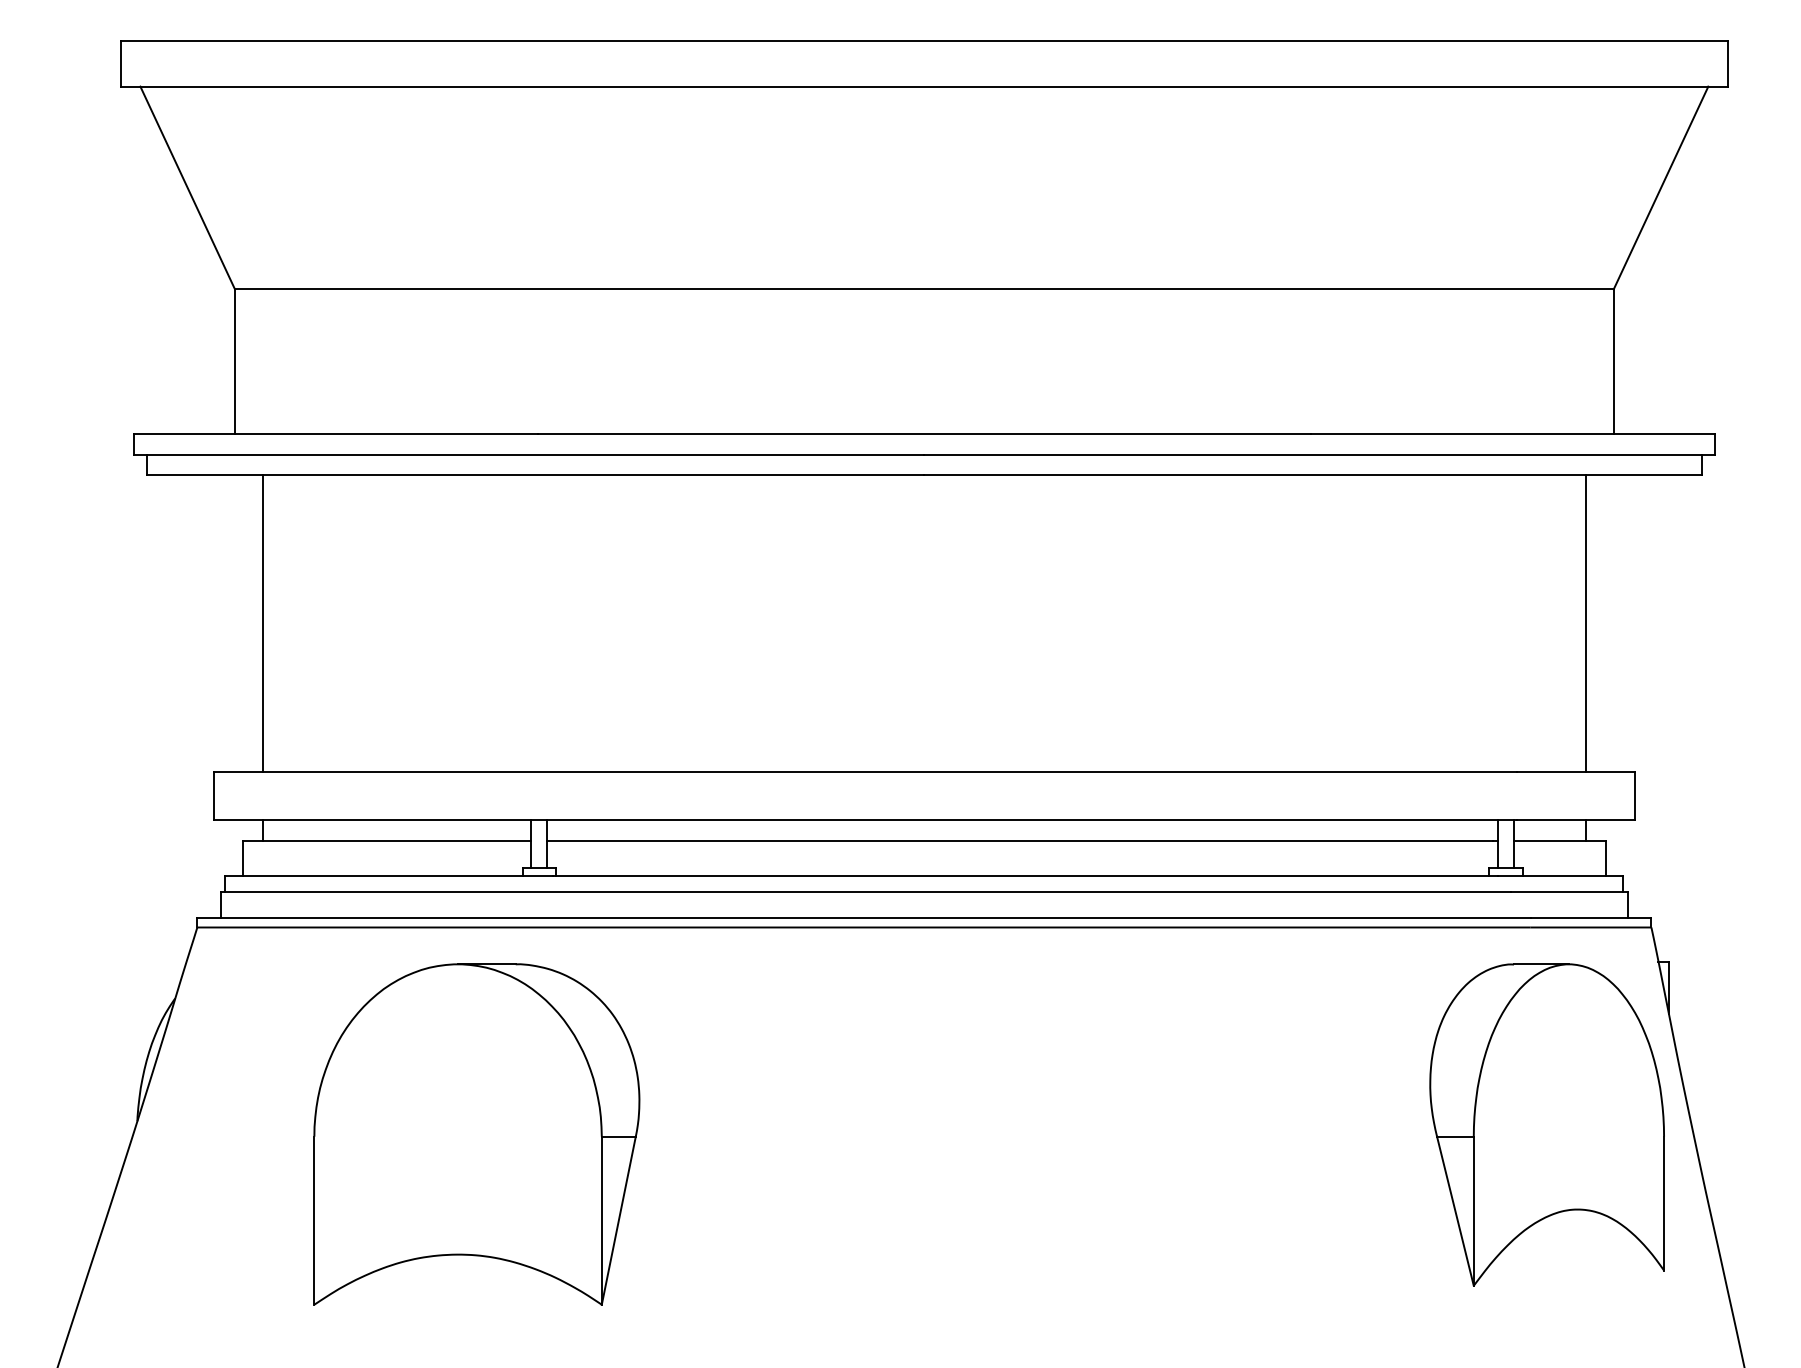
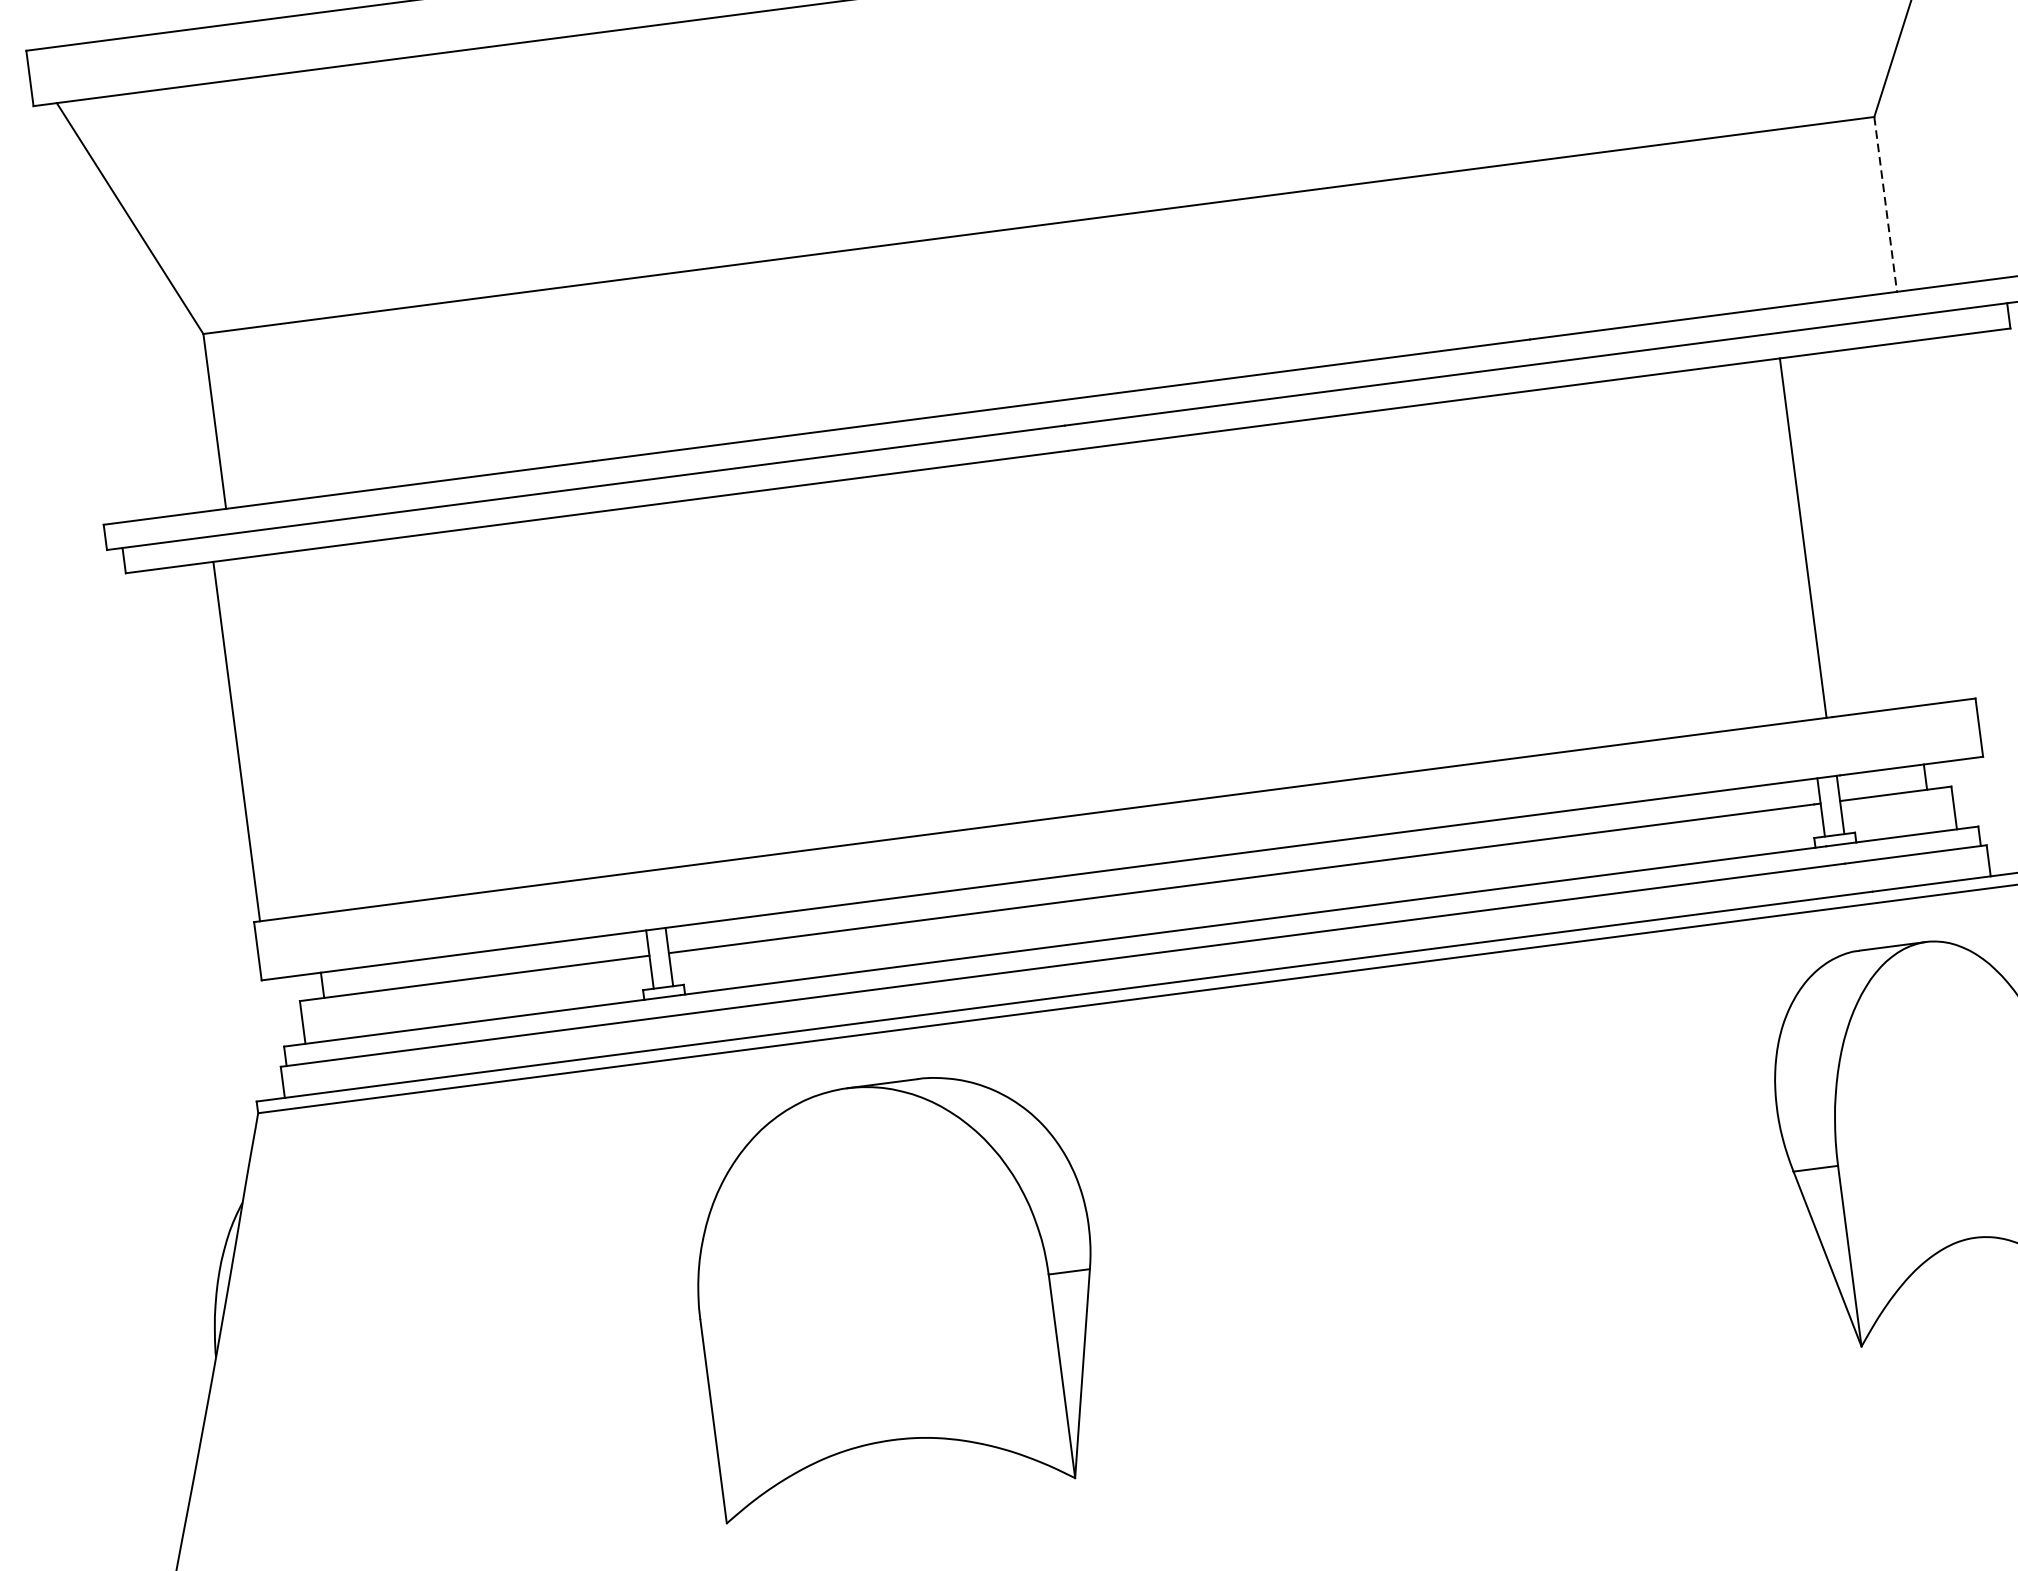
line: (1613, 362) -> (1885, 205), solid -> dashed
line: (263, 623) -> (237, 741), moved
line: (1585, 623) -> (1802, 537), moved
part: (476, 1134) -> (896, 1291), moved

